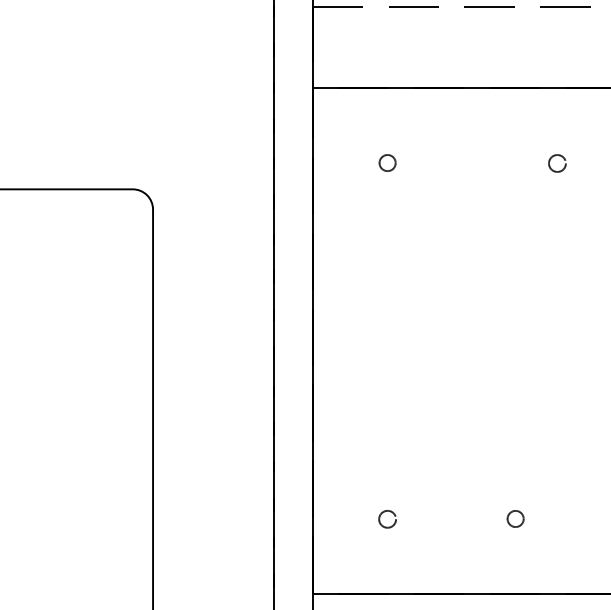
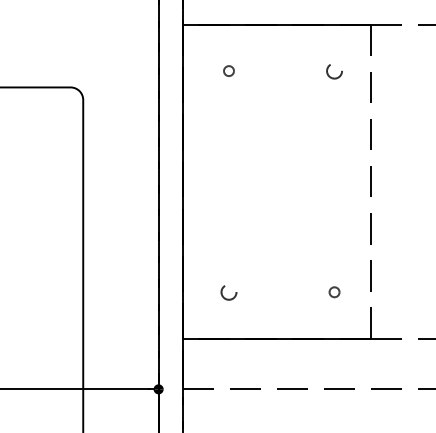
circle: (557, 163) -> (334, 71), size x1.43
circle: (386, 519) -> (228, 292), size x1.43
circle: (515, 519) -> (334, 292), moved

